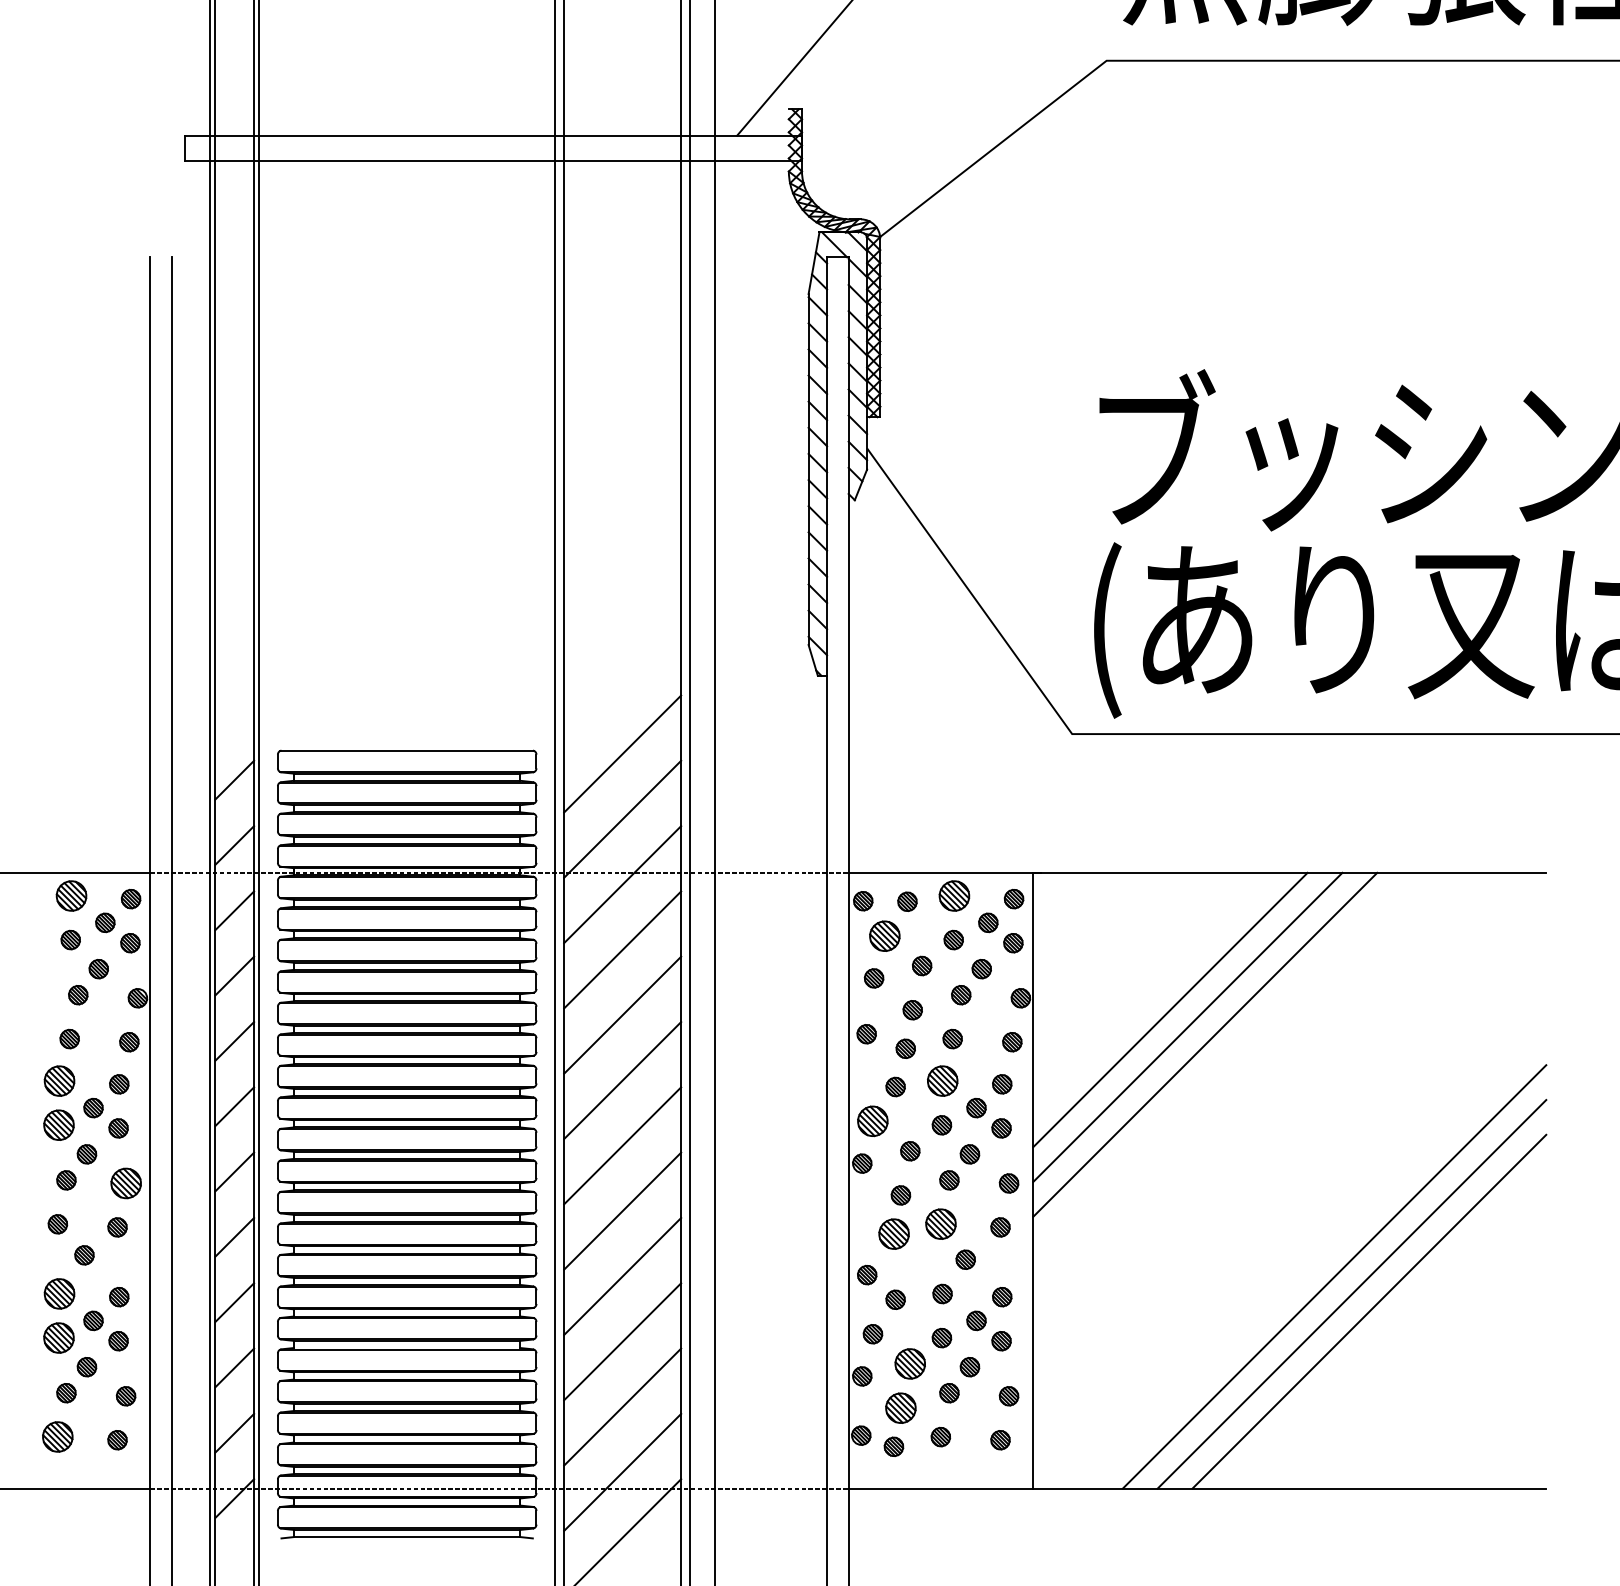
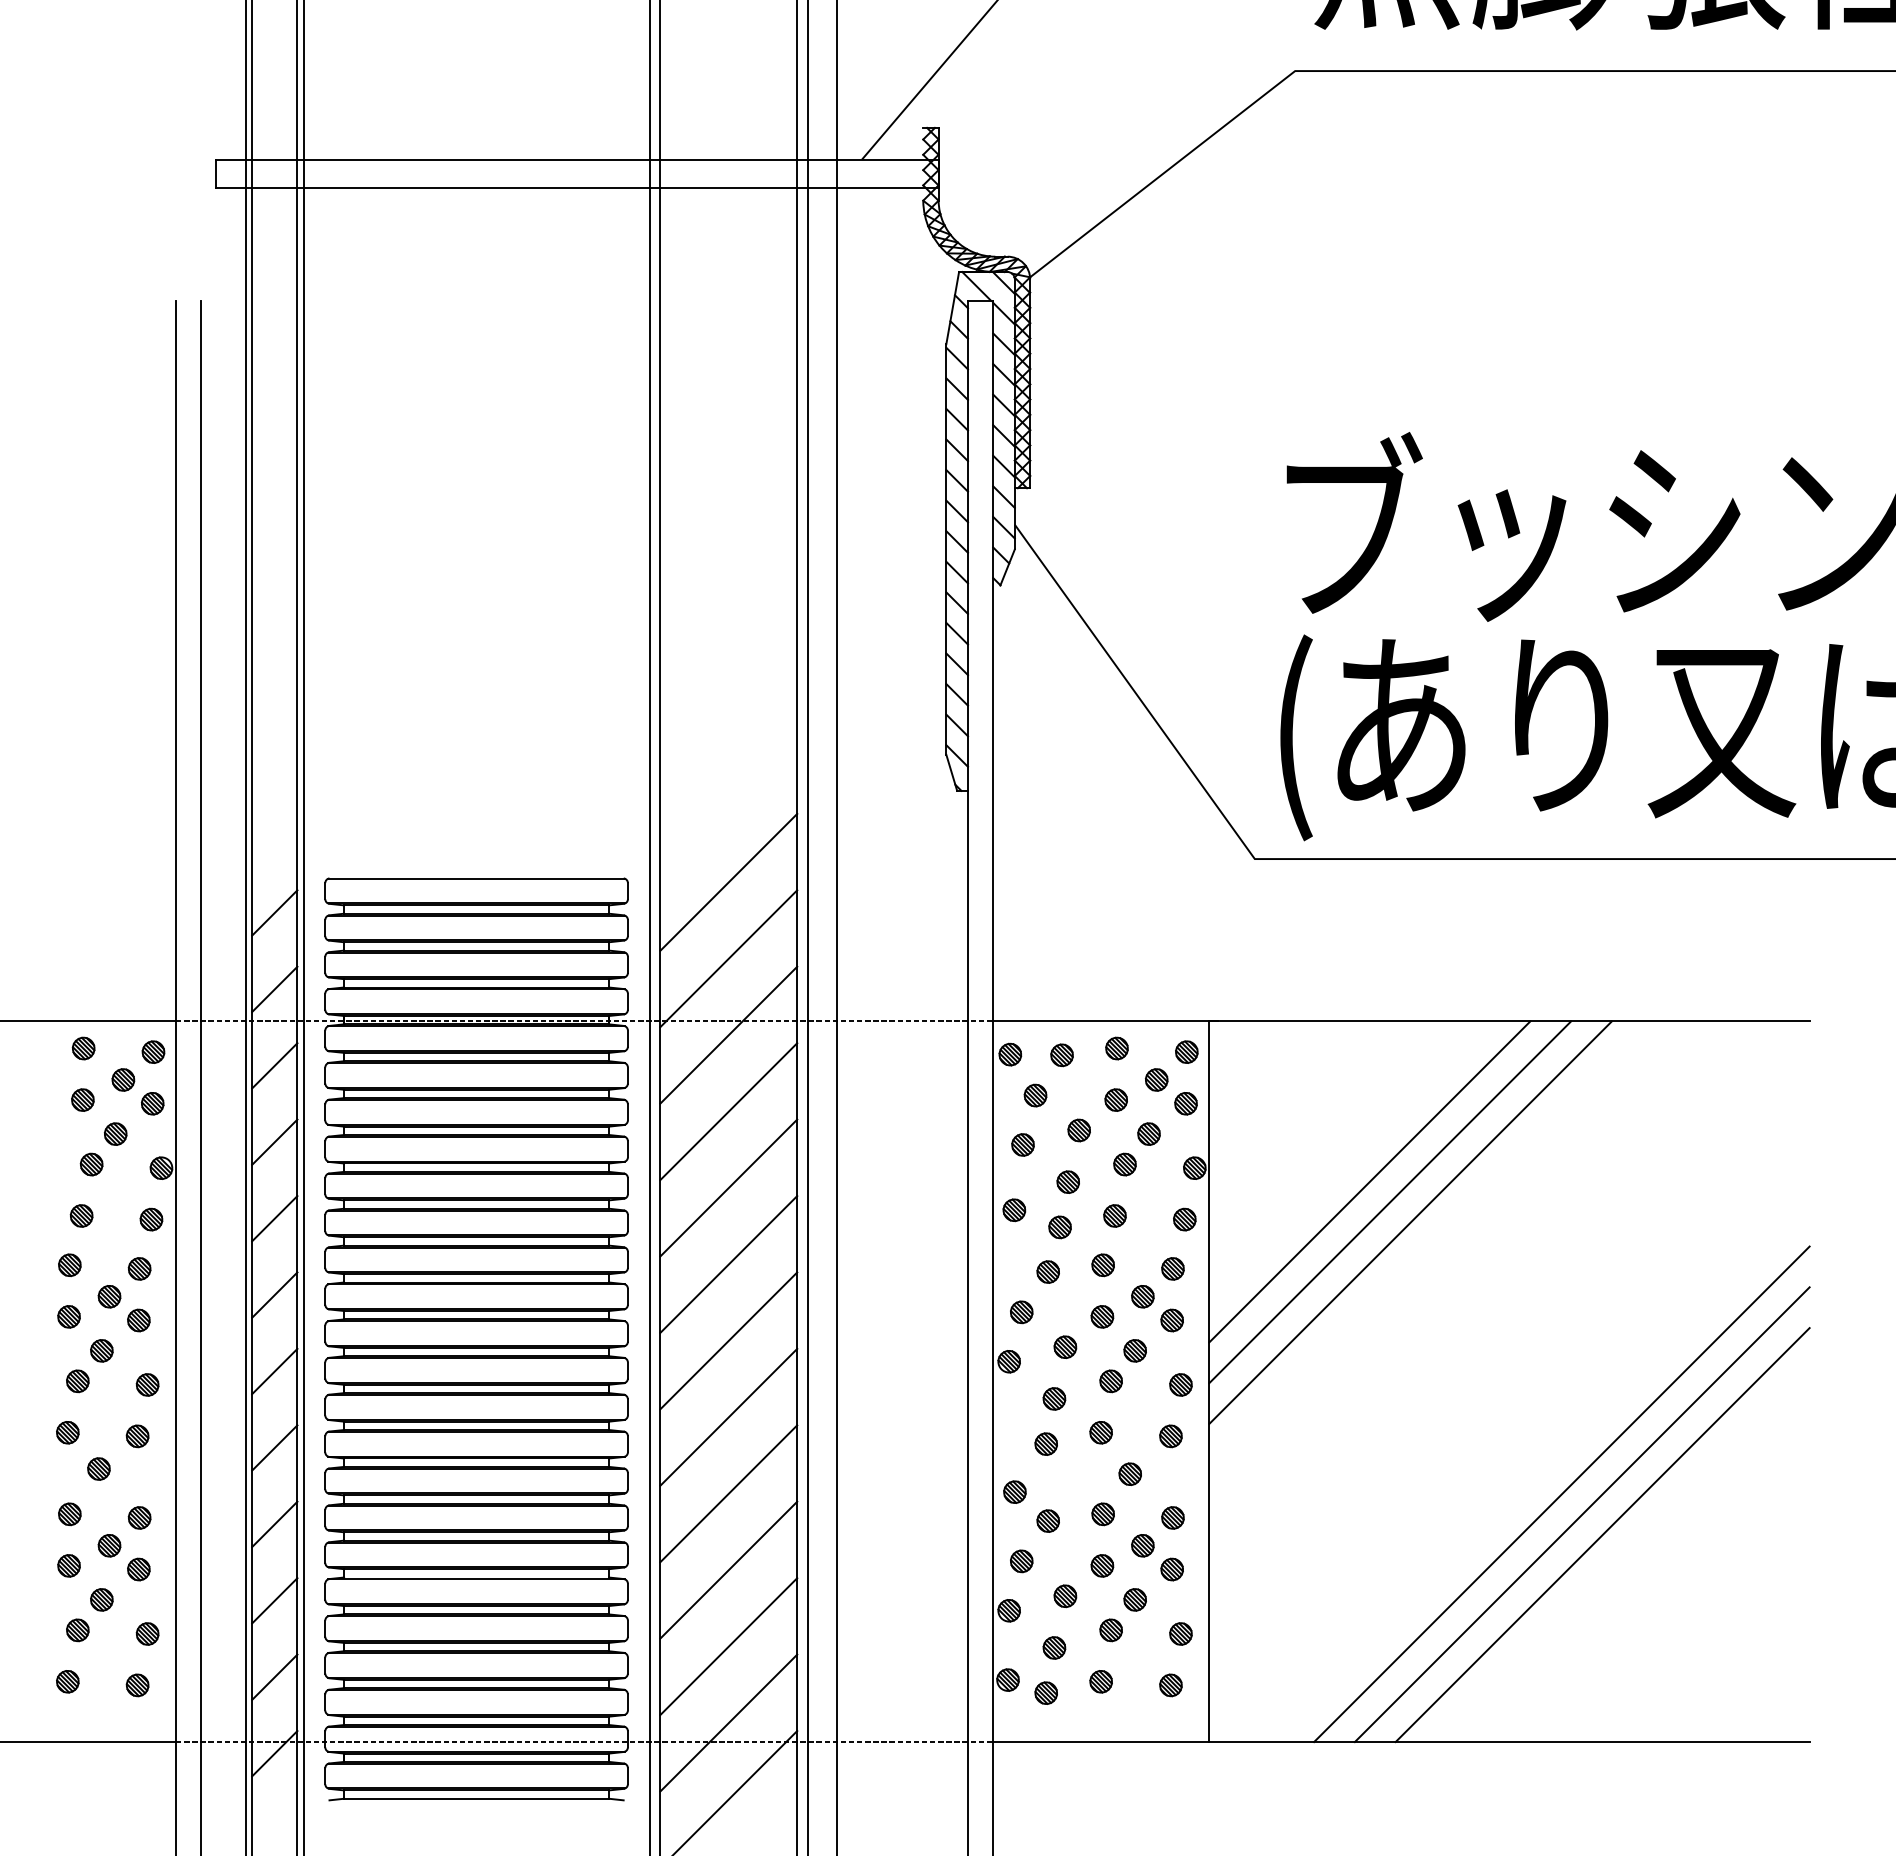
part: (71, 895) -> (83, 1048), size x0.62
part: (953, 895) -> (1116, 1048), size x0.62
part: (884, 936) -> (1035, 1095), size x0.62
part: (59, 1081) -> (69, 1265), size x0.62
part: (942, 1081) -> (1102, 1265), size x0.62
part: (872, 1121) -> (1021, 1312), size x0.62
part: (58, 1124) -> (68, 1316), size x0.62
part: (125, 1183) -> (147, 1384), size x0.62
part: (940, 1224) -> (1100, 1432), size x0.62
part: (893, 1233) -> (1045, 1443), size x0.62
part: (59, 1294) -> (69, 1514), size x0.62
part: (58, 1337) -> (68, 1565), size x0.62
part: (910, 1364) -> (1065, 1596), size x0.62
part: (901, 1407) -> (1054, 1647), size x0.62
part: (57, 1436) -> (67, 1681), size x0.62

